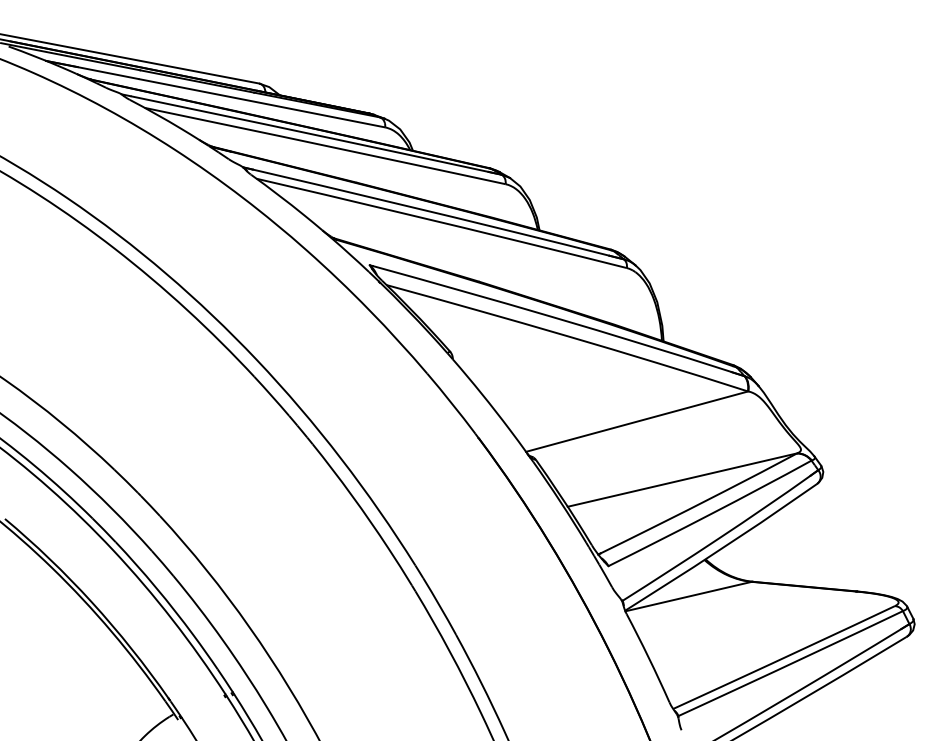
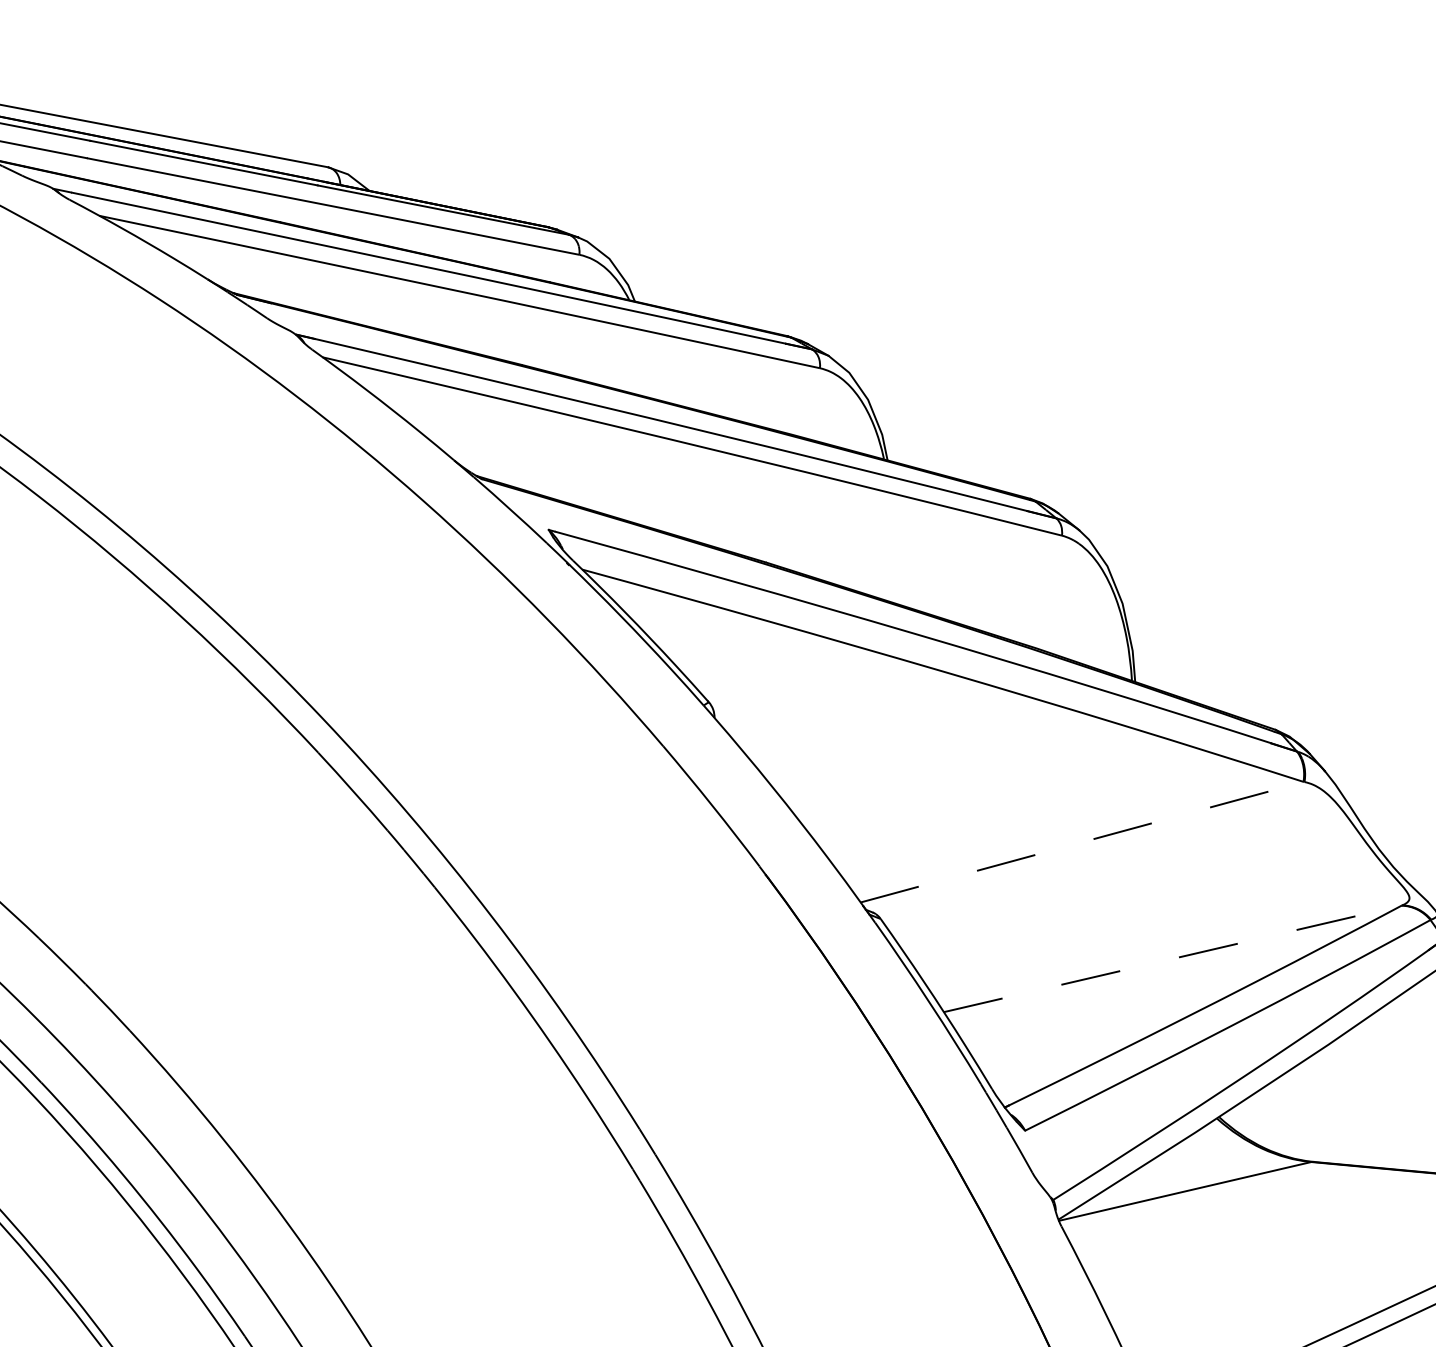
line: (637, 421) -> (1083, 841), solid -> dashed
line: (682, 480) -> (1172, 959), solid -> dashed

